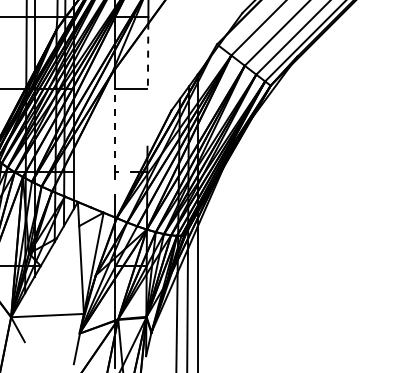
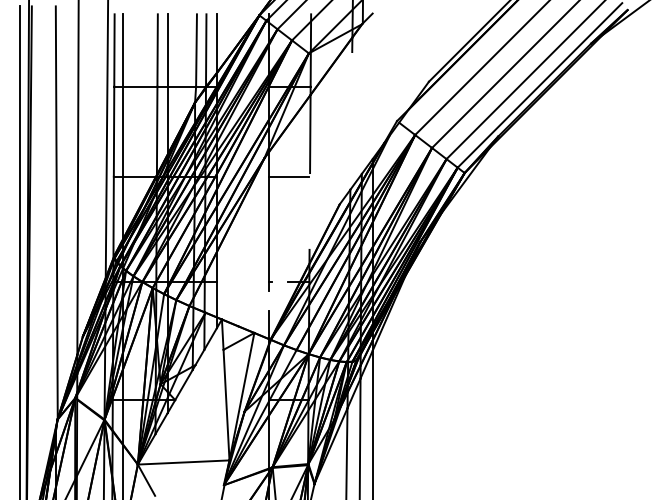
line: (148, 54) -> (310, 133), dashed -> solid
line: (114, 130) -> (268, 229), dashed -> solid

